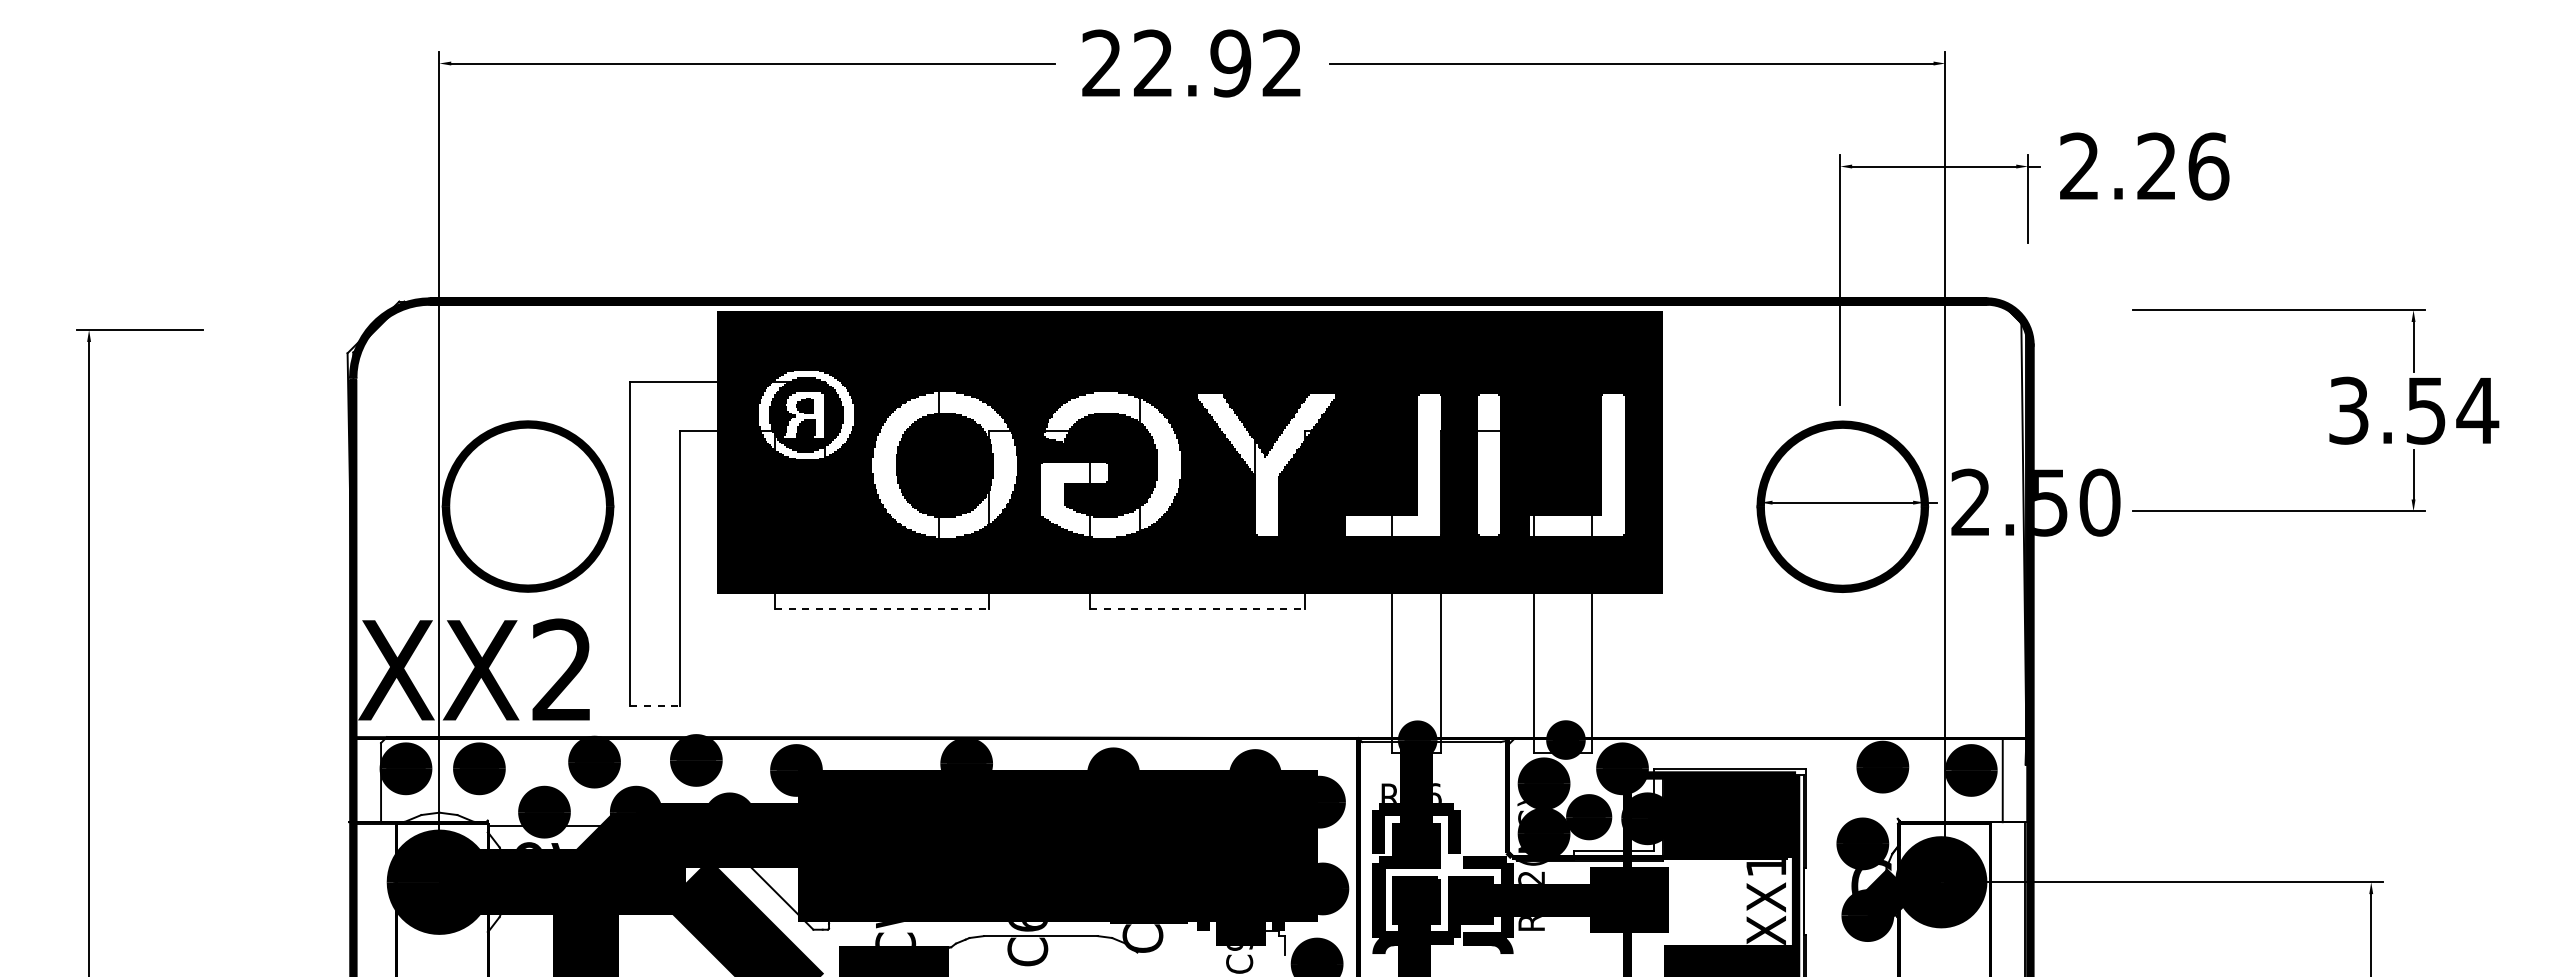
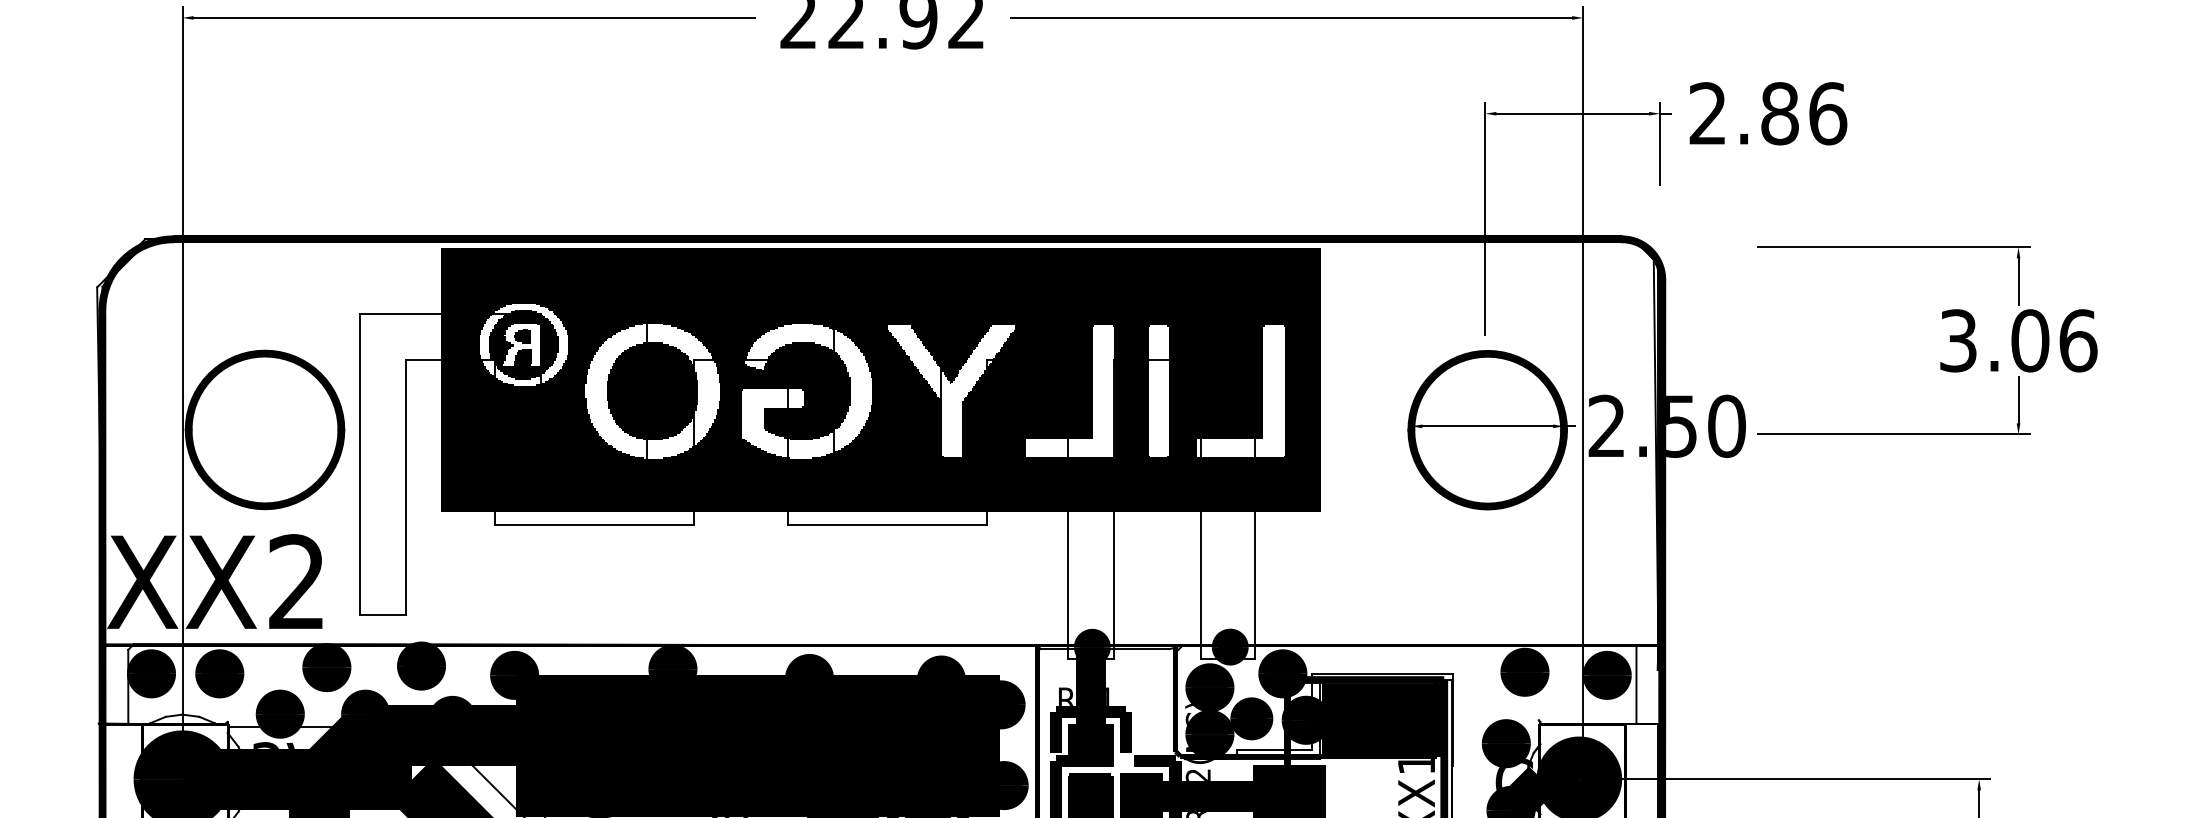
text: (2157, 166) -> (1780, 113), 2.26 -> 2.86
text: (2452, 410) -> (2054, 340), 3.54 -> 3.06
line: (881, 608) -> (593, 524), dashed -> solid
line: (1198, 608) -> (888, 524), dashed -> solid
line: (655, 705) -> (383, 614), dashed -> solid
text: (1437, 792) -> (1110, 695), RX6 -> RX1
text: (528, 845) -> (265, 745), 9V -> 3V

